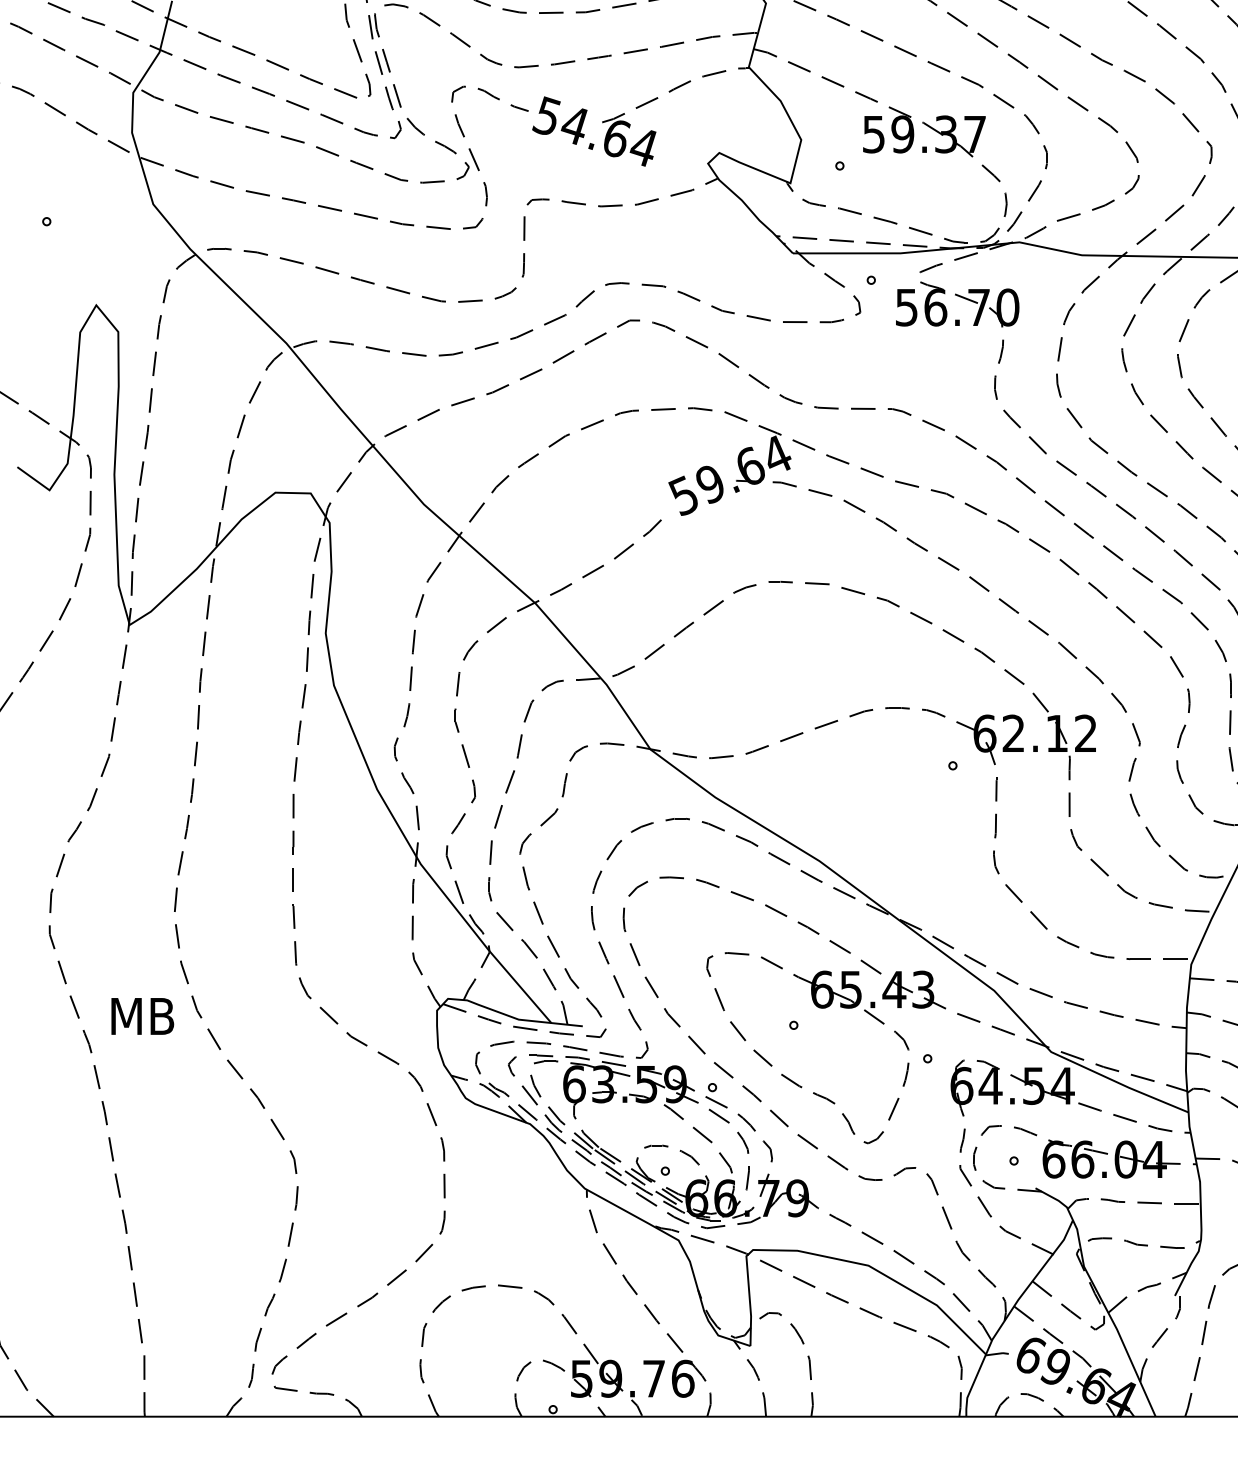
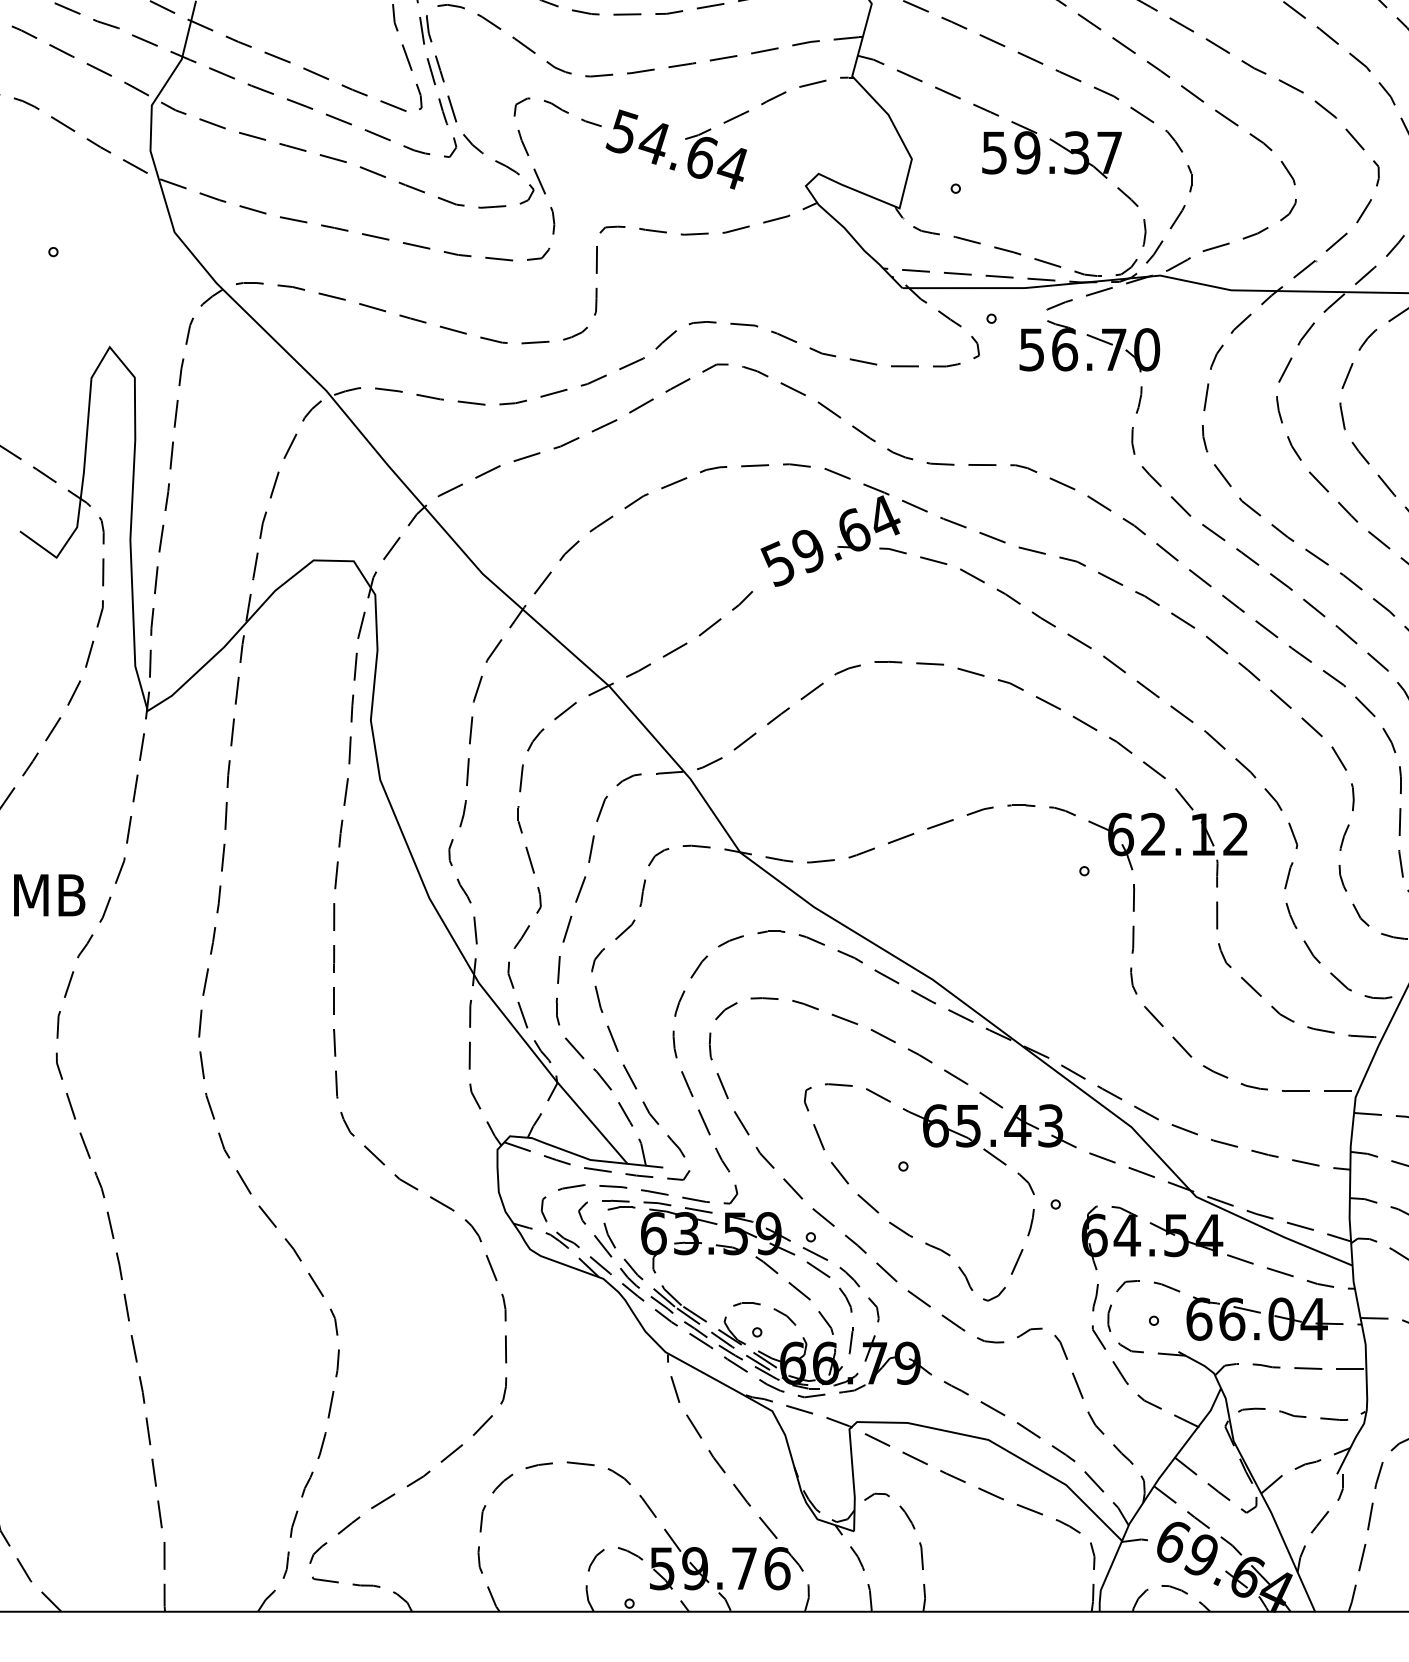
text: (142, 1016) -> (49, 895), moved

